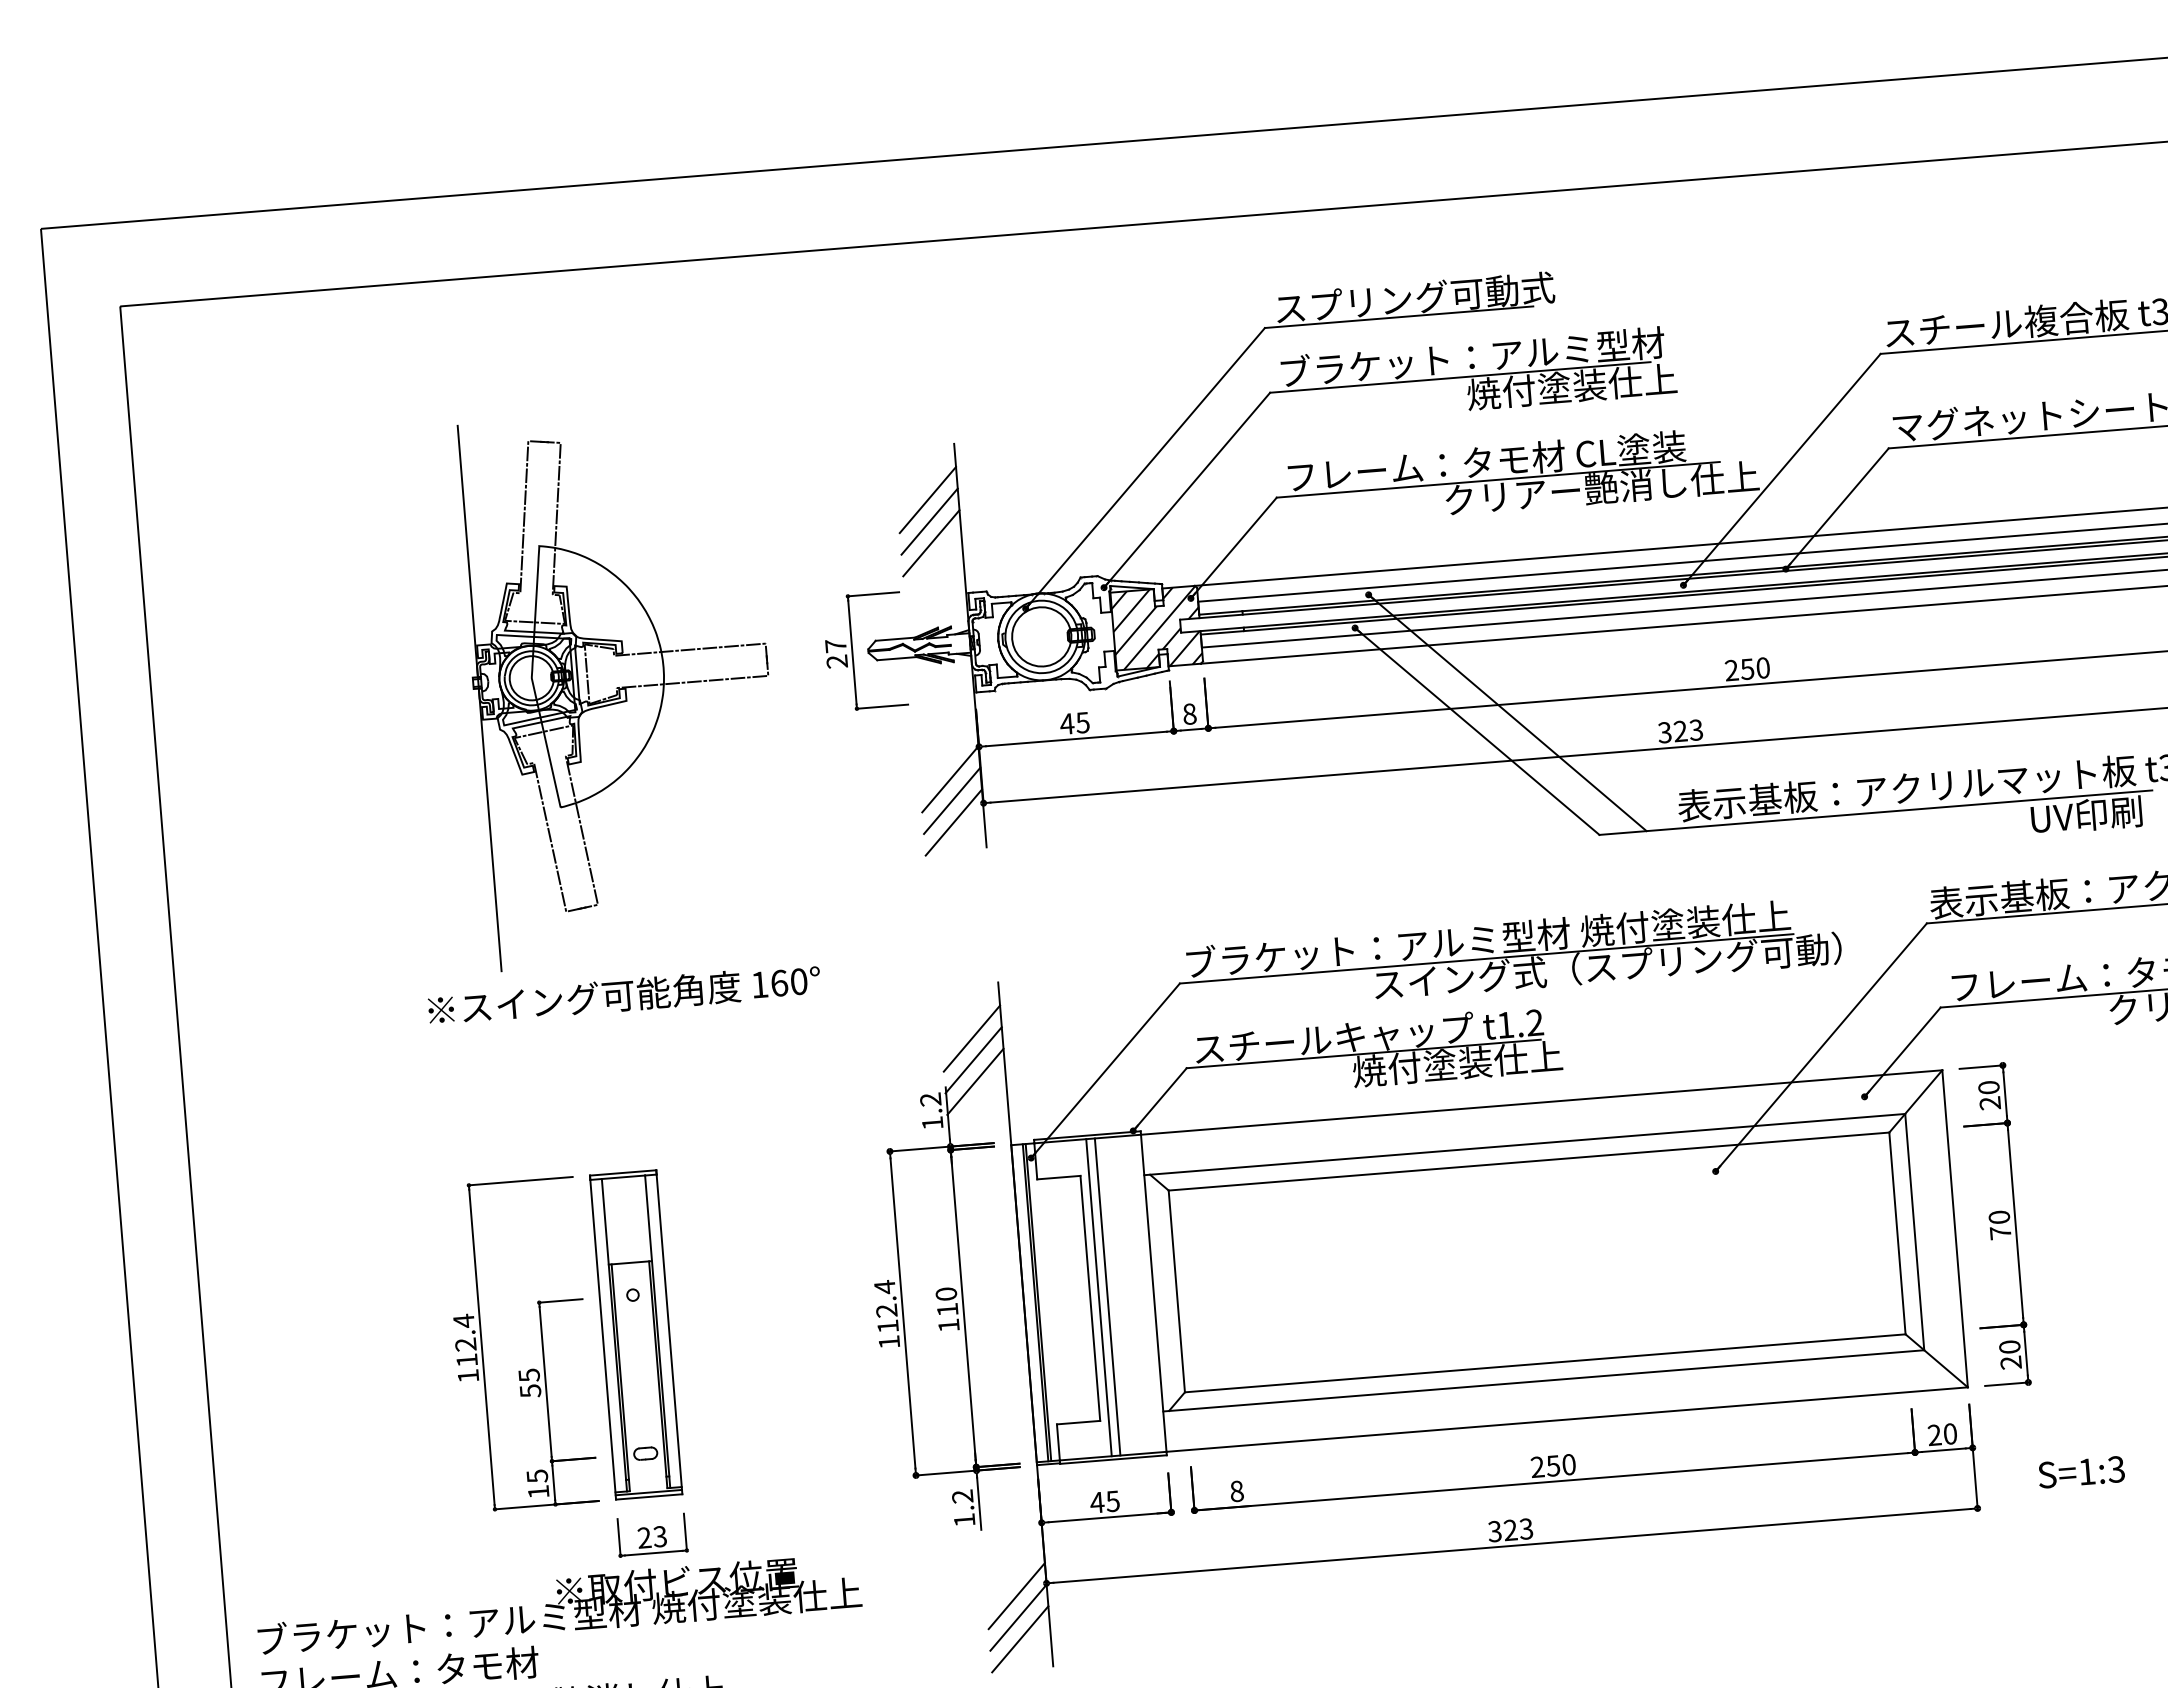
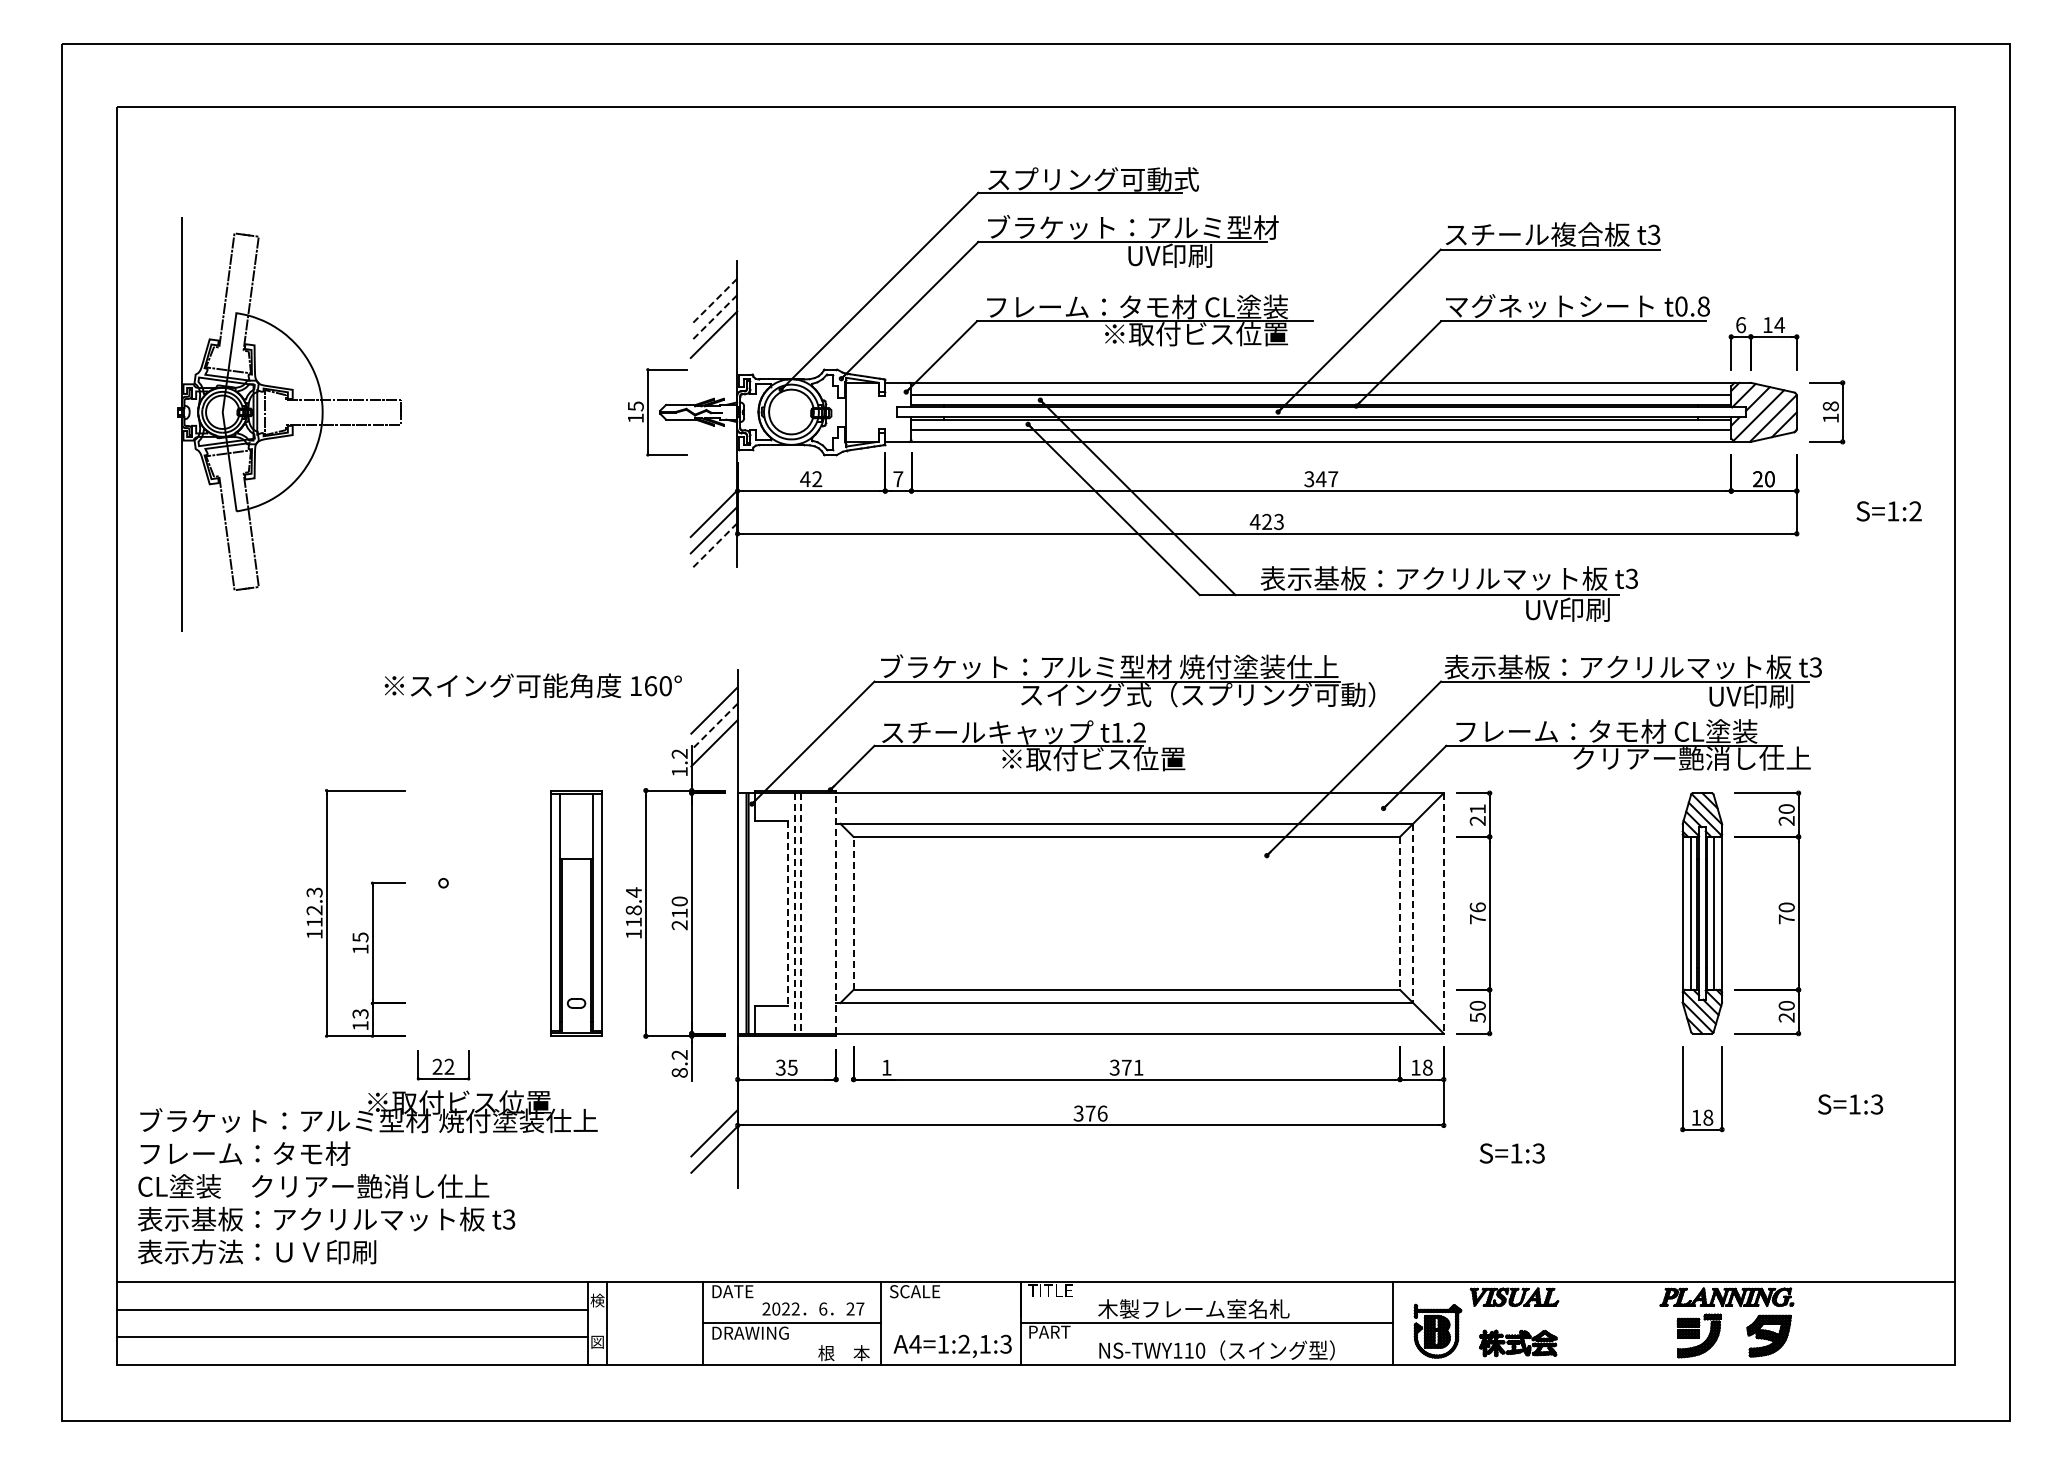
text: (1572, 386) -> (1206, 255), 焼付塗装仕上 -> UV印刷
text: (1601, 488) -> (1222, 334), クリアー艶消し仕上 -> ※取付ビス位置
line: (927, 500) -> (713, 302), solid -> dashed
line: (929, 521) -> (713, 318), solid -> dashed
hatch: (1156, 626) -> (878, 411), removed
text: (836, 654) -> (635, 412), 27 -> 15
text: (1747, 669) -> (1321, 479), 250 -> 347
part: (621, 687) -> (289, 424), moved
text: (1190, 714) -> (898, 479), 8 -> 7
text: (1083, 723) -> (817, 479), 45 -> 42
text: (1663, 732) -> (1254, 521), 323 -> 423
line: (953, 822) -> (713, 546), solid -> dashed
text: (623, 995) -> (532, 685), moved
line: (973, 1059) -> (714, 726), solid -> dashed
text: (1475, 1063) -> (1092, 759), 焼付塗装仕上 -> ※取付ビス位置
text: (1988, 1086) -> (1477, 808), 20 -> 21
text: (1998, 1217) -> (1477, 907), 70 -> 76
line: (1954, 1228) -> (1443, 913), solid -> dashed
line: (1915, 1232) -> (1413, 913), solid -> dashed
line: (1898, 1233) -> (1400, 913), solid -> dashed
line: (1176, 1291) -> (853, 913), solid -> dashed
line: (1154, 1292) -> (836, 912), solid -> dashed
line: (1098, 1297) -> (794, 913), solid -> dashed
line: (1108, 1297) -> (801, 913), solid -> dashed
line: (1089, 1298) -> (787, 913), solid -> dashed
text: (886, 1310) -> (633, 910), 112.4 -> 118.4
text: (463, 1321) -> (314, 892), 112.4 -> 112.3
text: (948, 1325) -> (679, 925), 110 -> 210
part: (636, 1335) -> (576, 913), moved
text: (2010, 1362) -> (1477, 1017), 20 -> 50
text: (530, 1391) -> (360, 949), 55 -> 15
text: (1942, 1434) -> (1421, 1067), 20 -> 18
text: (1553, 1465) -> (1126, 1067), 250 -> 371
text: (2080, 1472) -> (1511, 1153), moved
text: (535, 1475) -> (359, 1013), 15 -> 13
text: (1236, 1491) -> (886, 1067), 8 -> 1
text: (1096, 1502) -> (780, 1067), 45 -> 35
text: (964, 1519) -> (679, 1072), 1.2 -> 8.2
text: (1518, 1529) -> (1096, 1113), 323 -> 376
text: (660, 1536) -> (449, 1066), 23 -> 22
line: (1020, 1638) -> (714, 1165), removed

